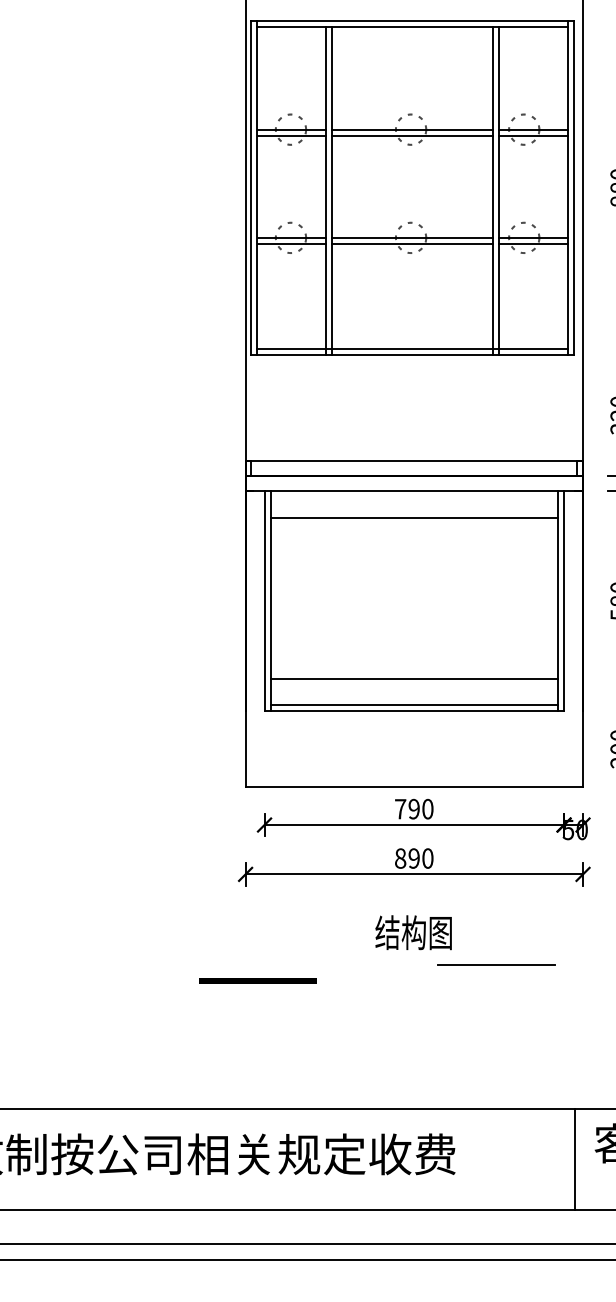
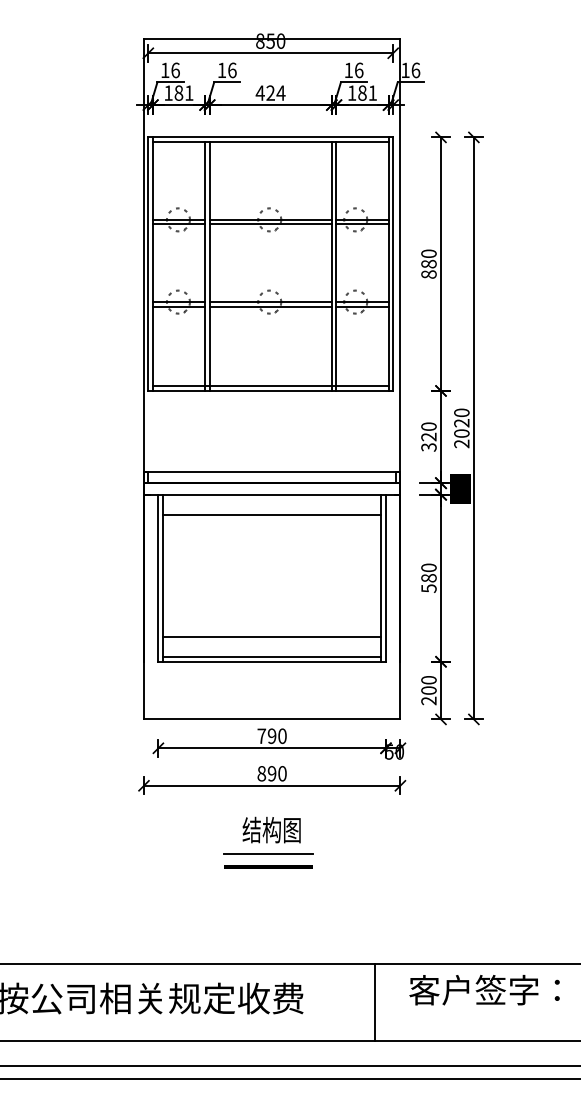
line: (496, 963) -> (268, 853), moved
line: (258, 980) -> (268, 866), moved
line: (575, 1158) -> (375, 1001), moved

